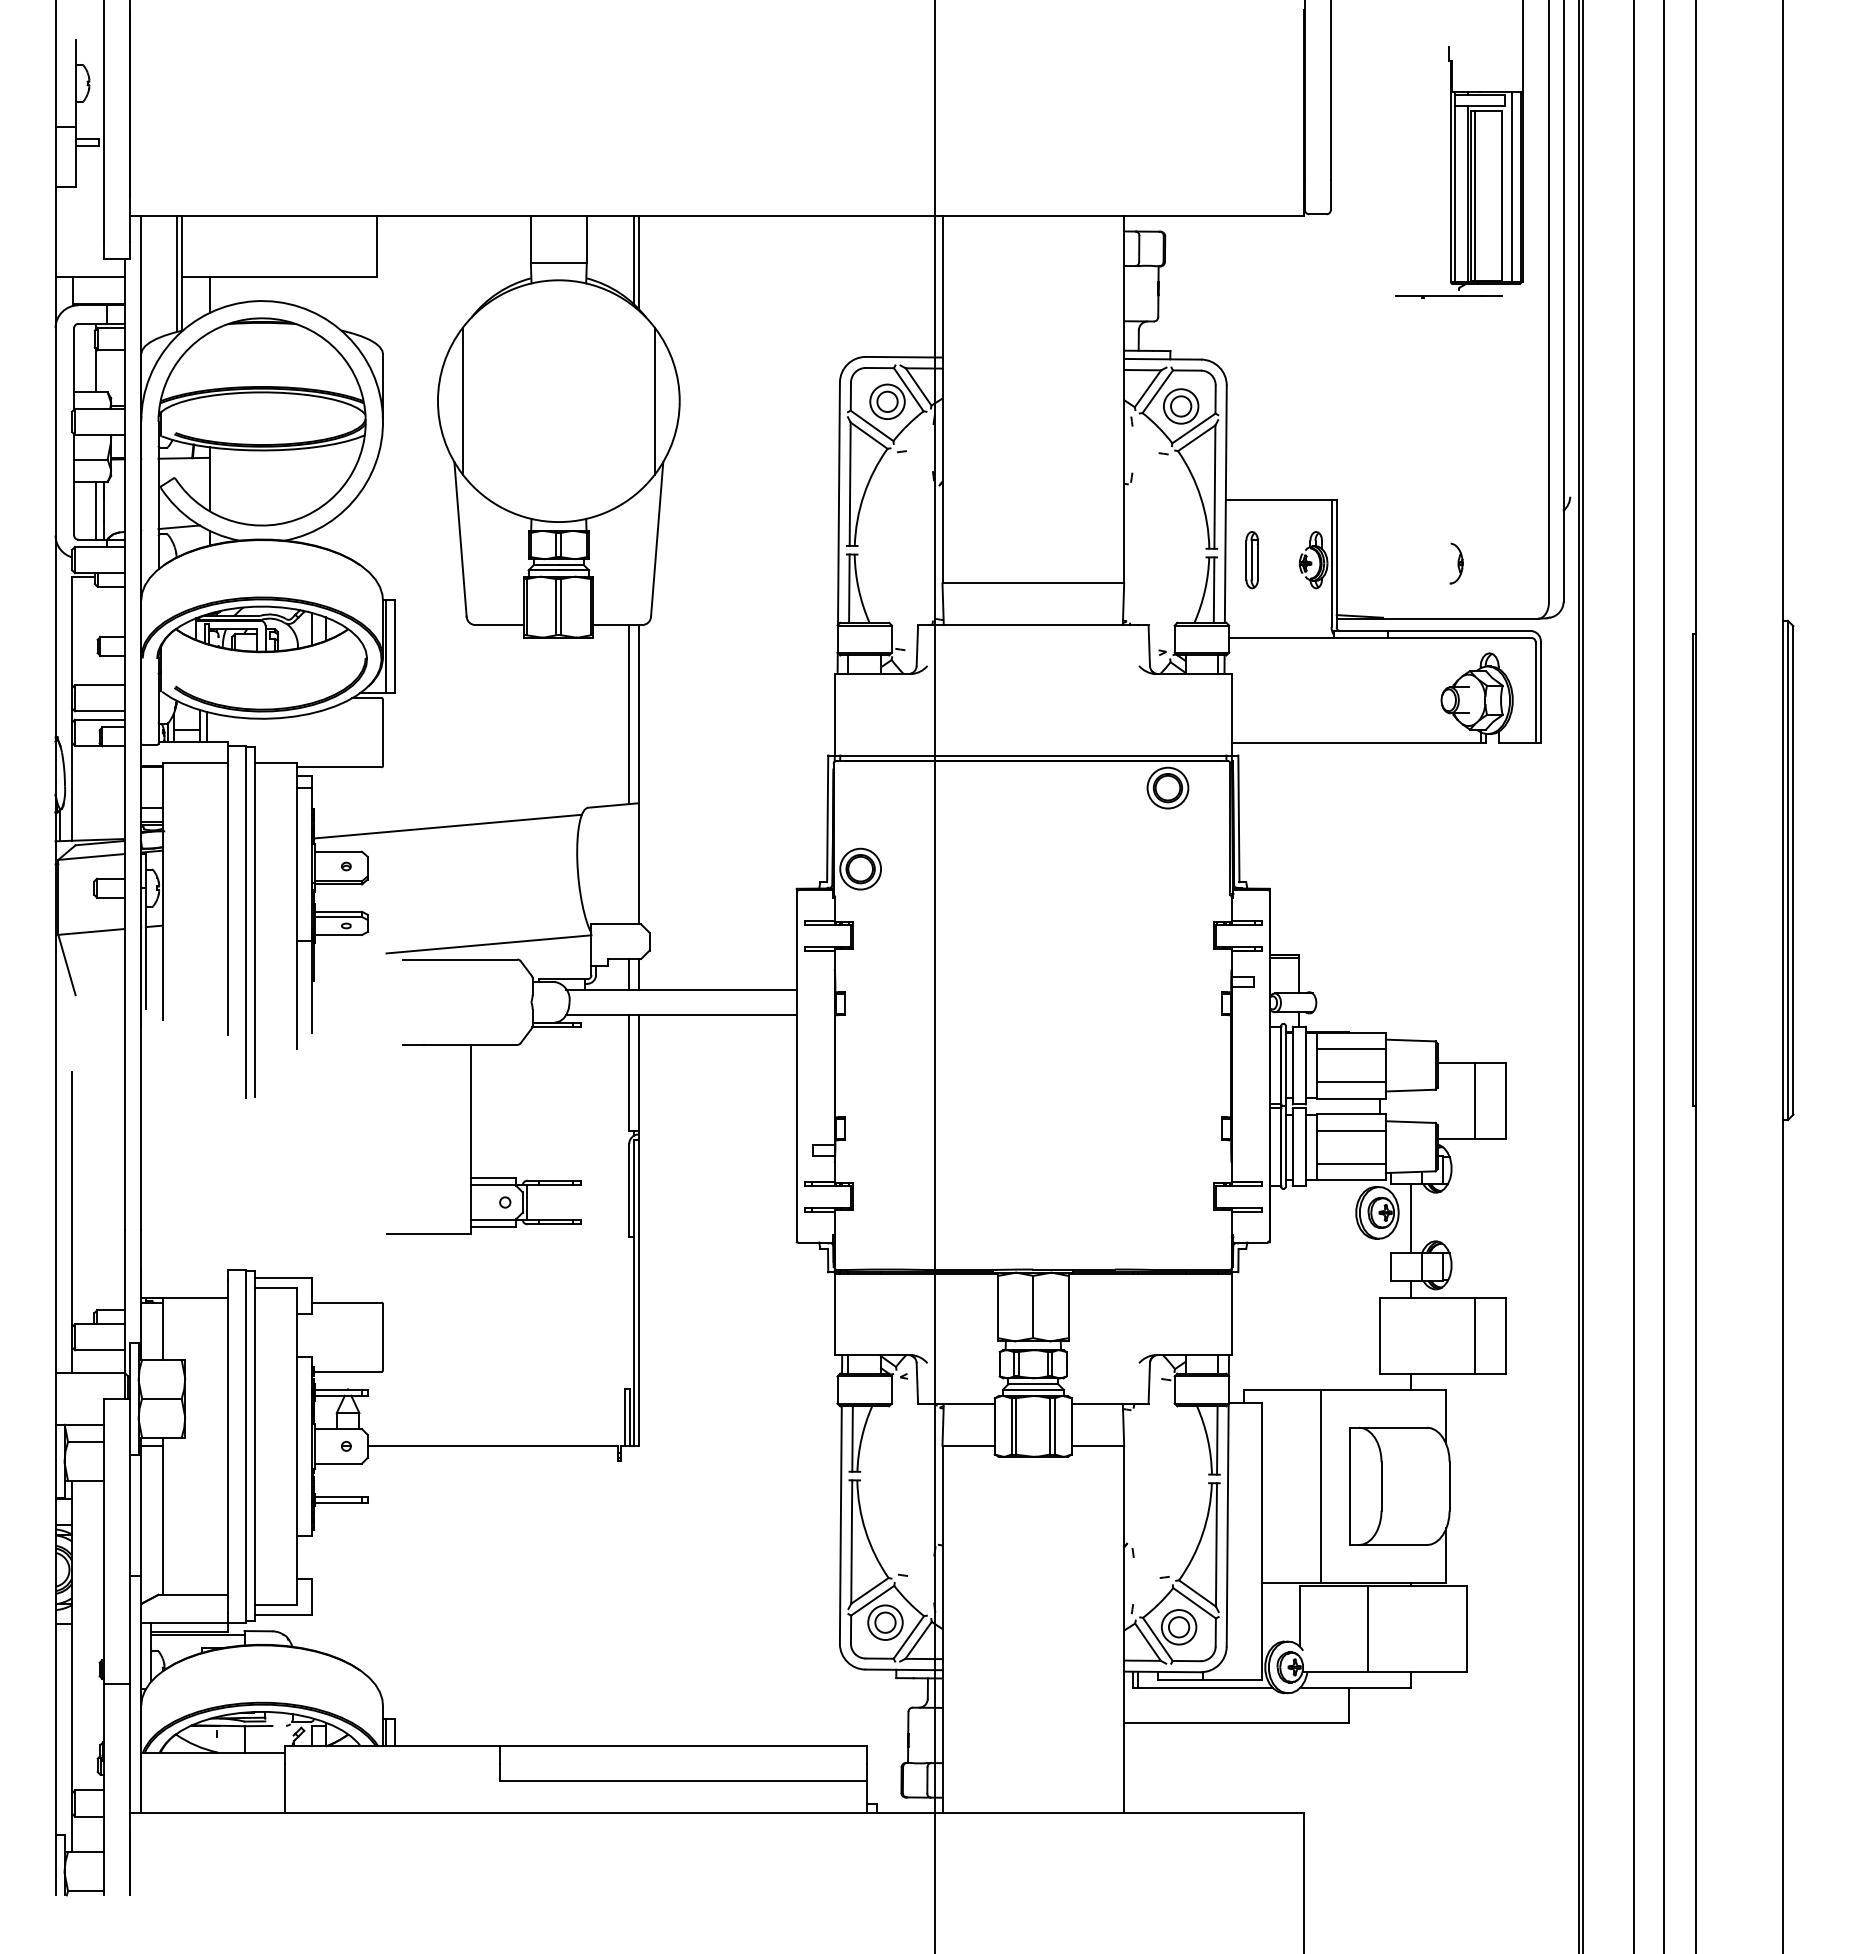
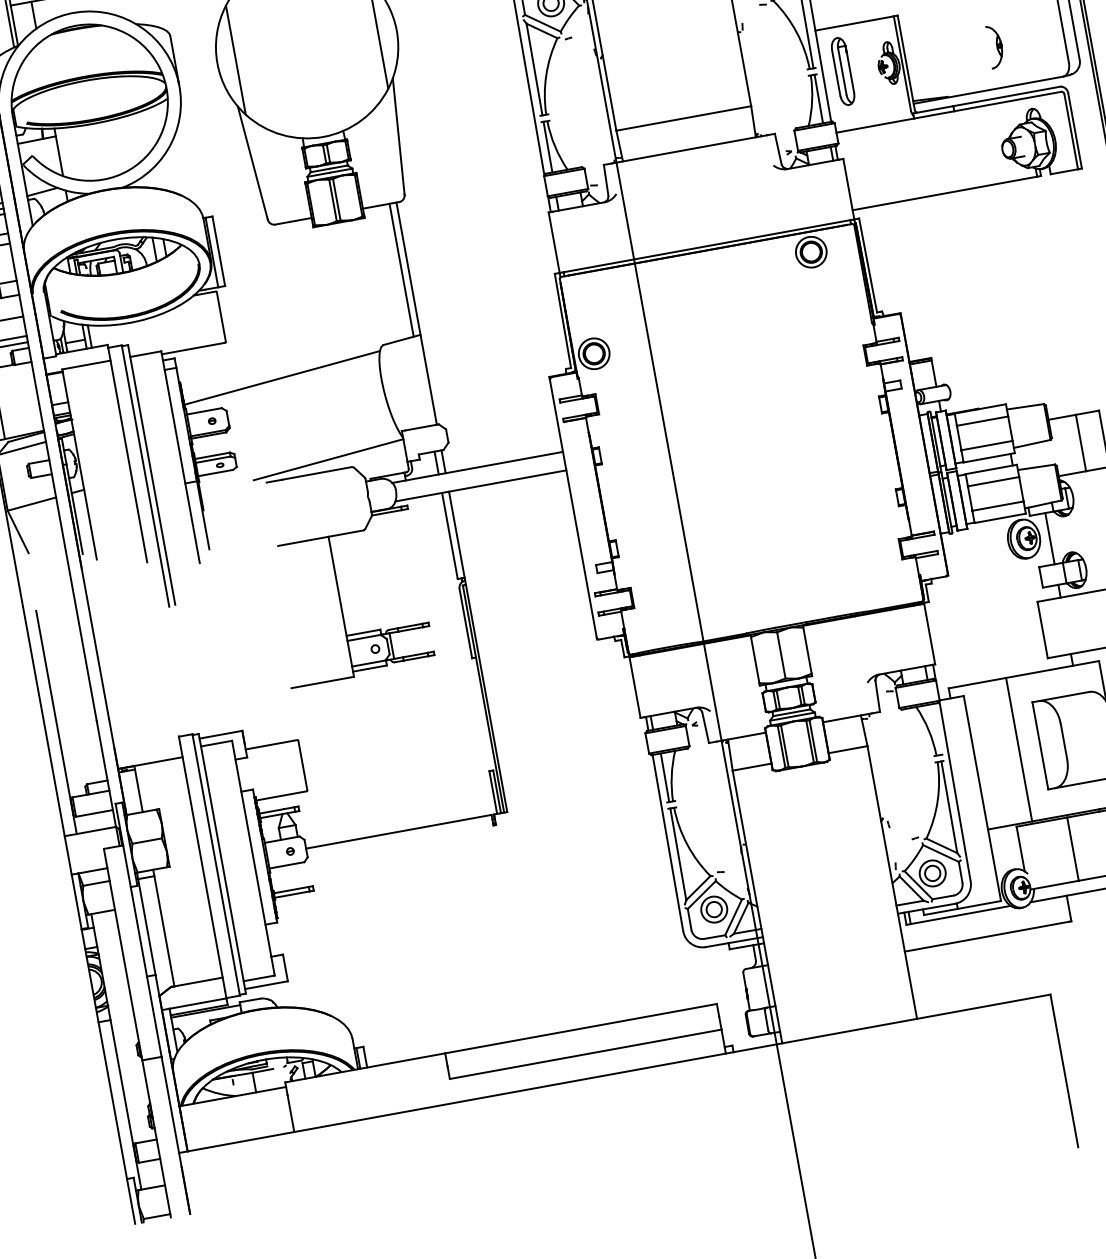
part: (1251, 560) -> (842, 72), size x1.6
part: (1456, 563) -> (995, 46), size x1.4
line: (1217, 1440) -> (936, 729), removed

